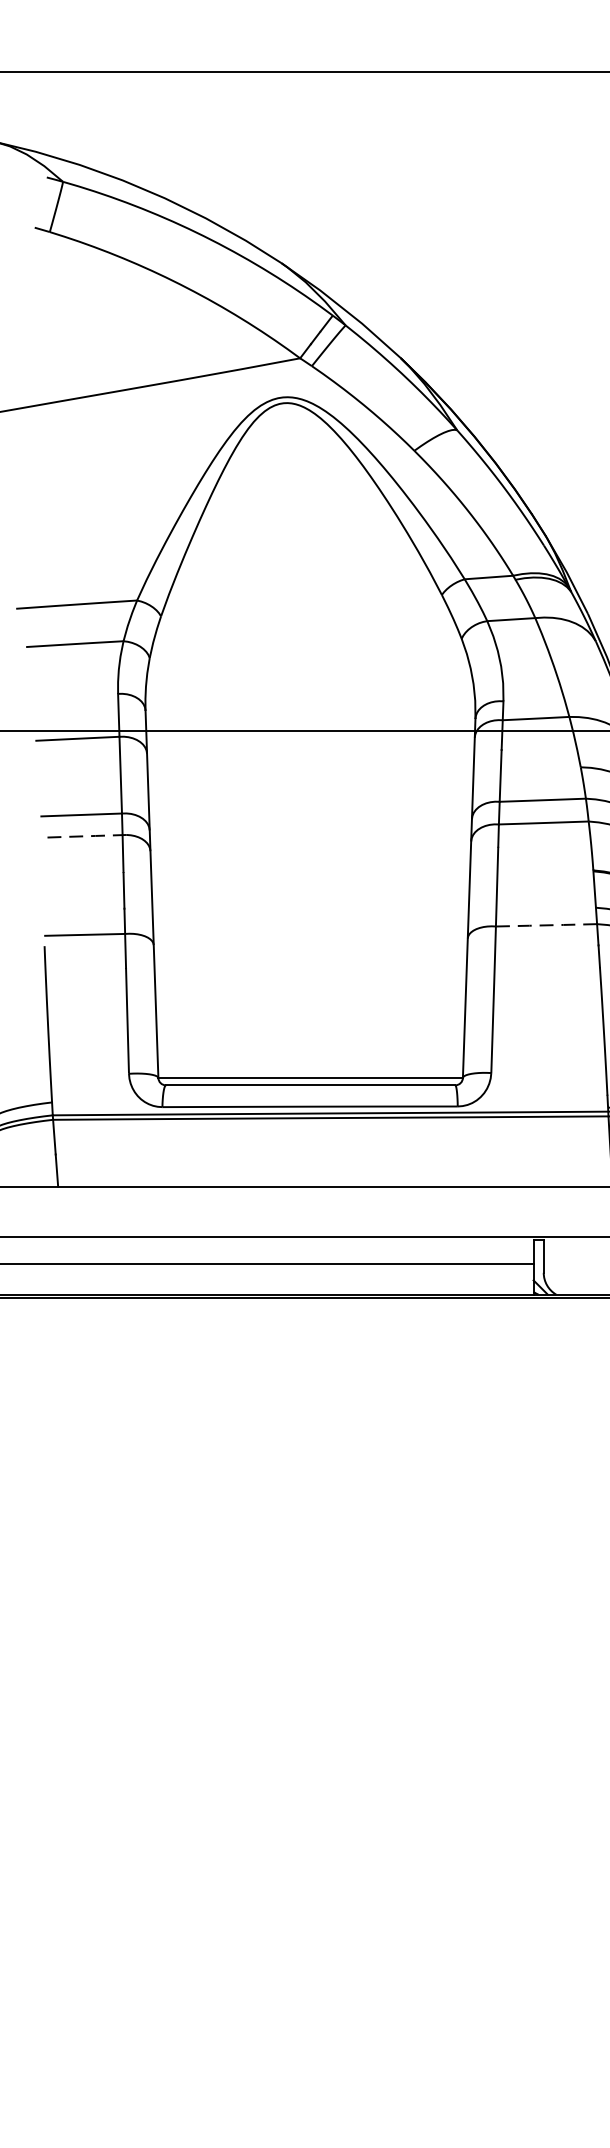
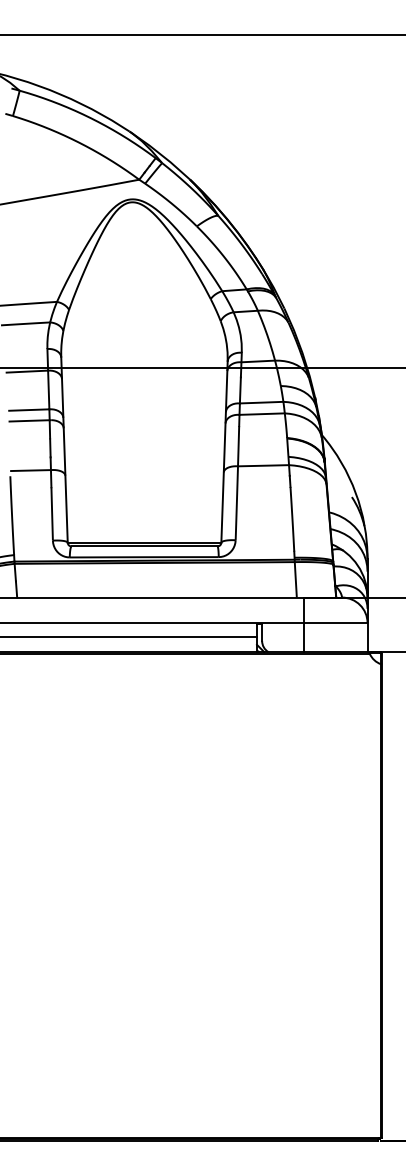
line: (84, 835) -> (30, 420), dashed -> solid
line: (546, 924) -> (263, 465), dashed -> solid

